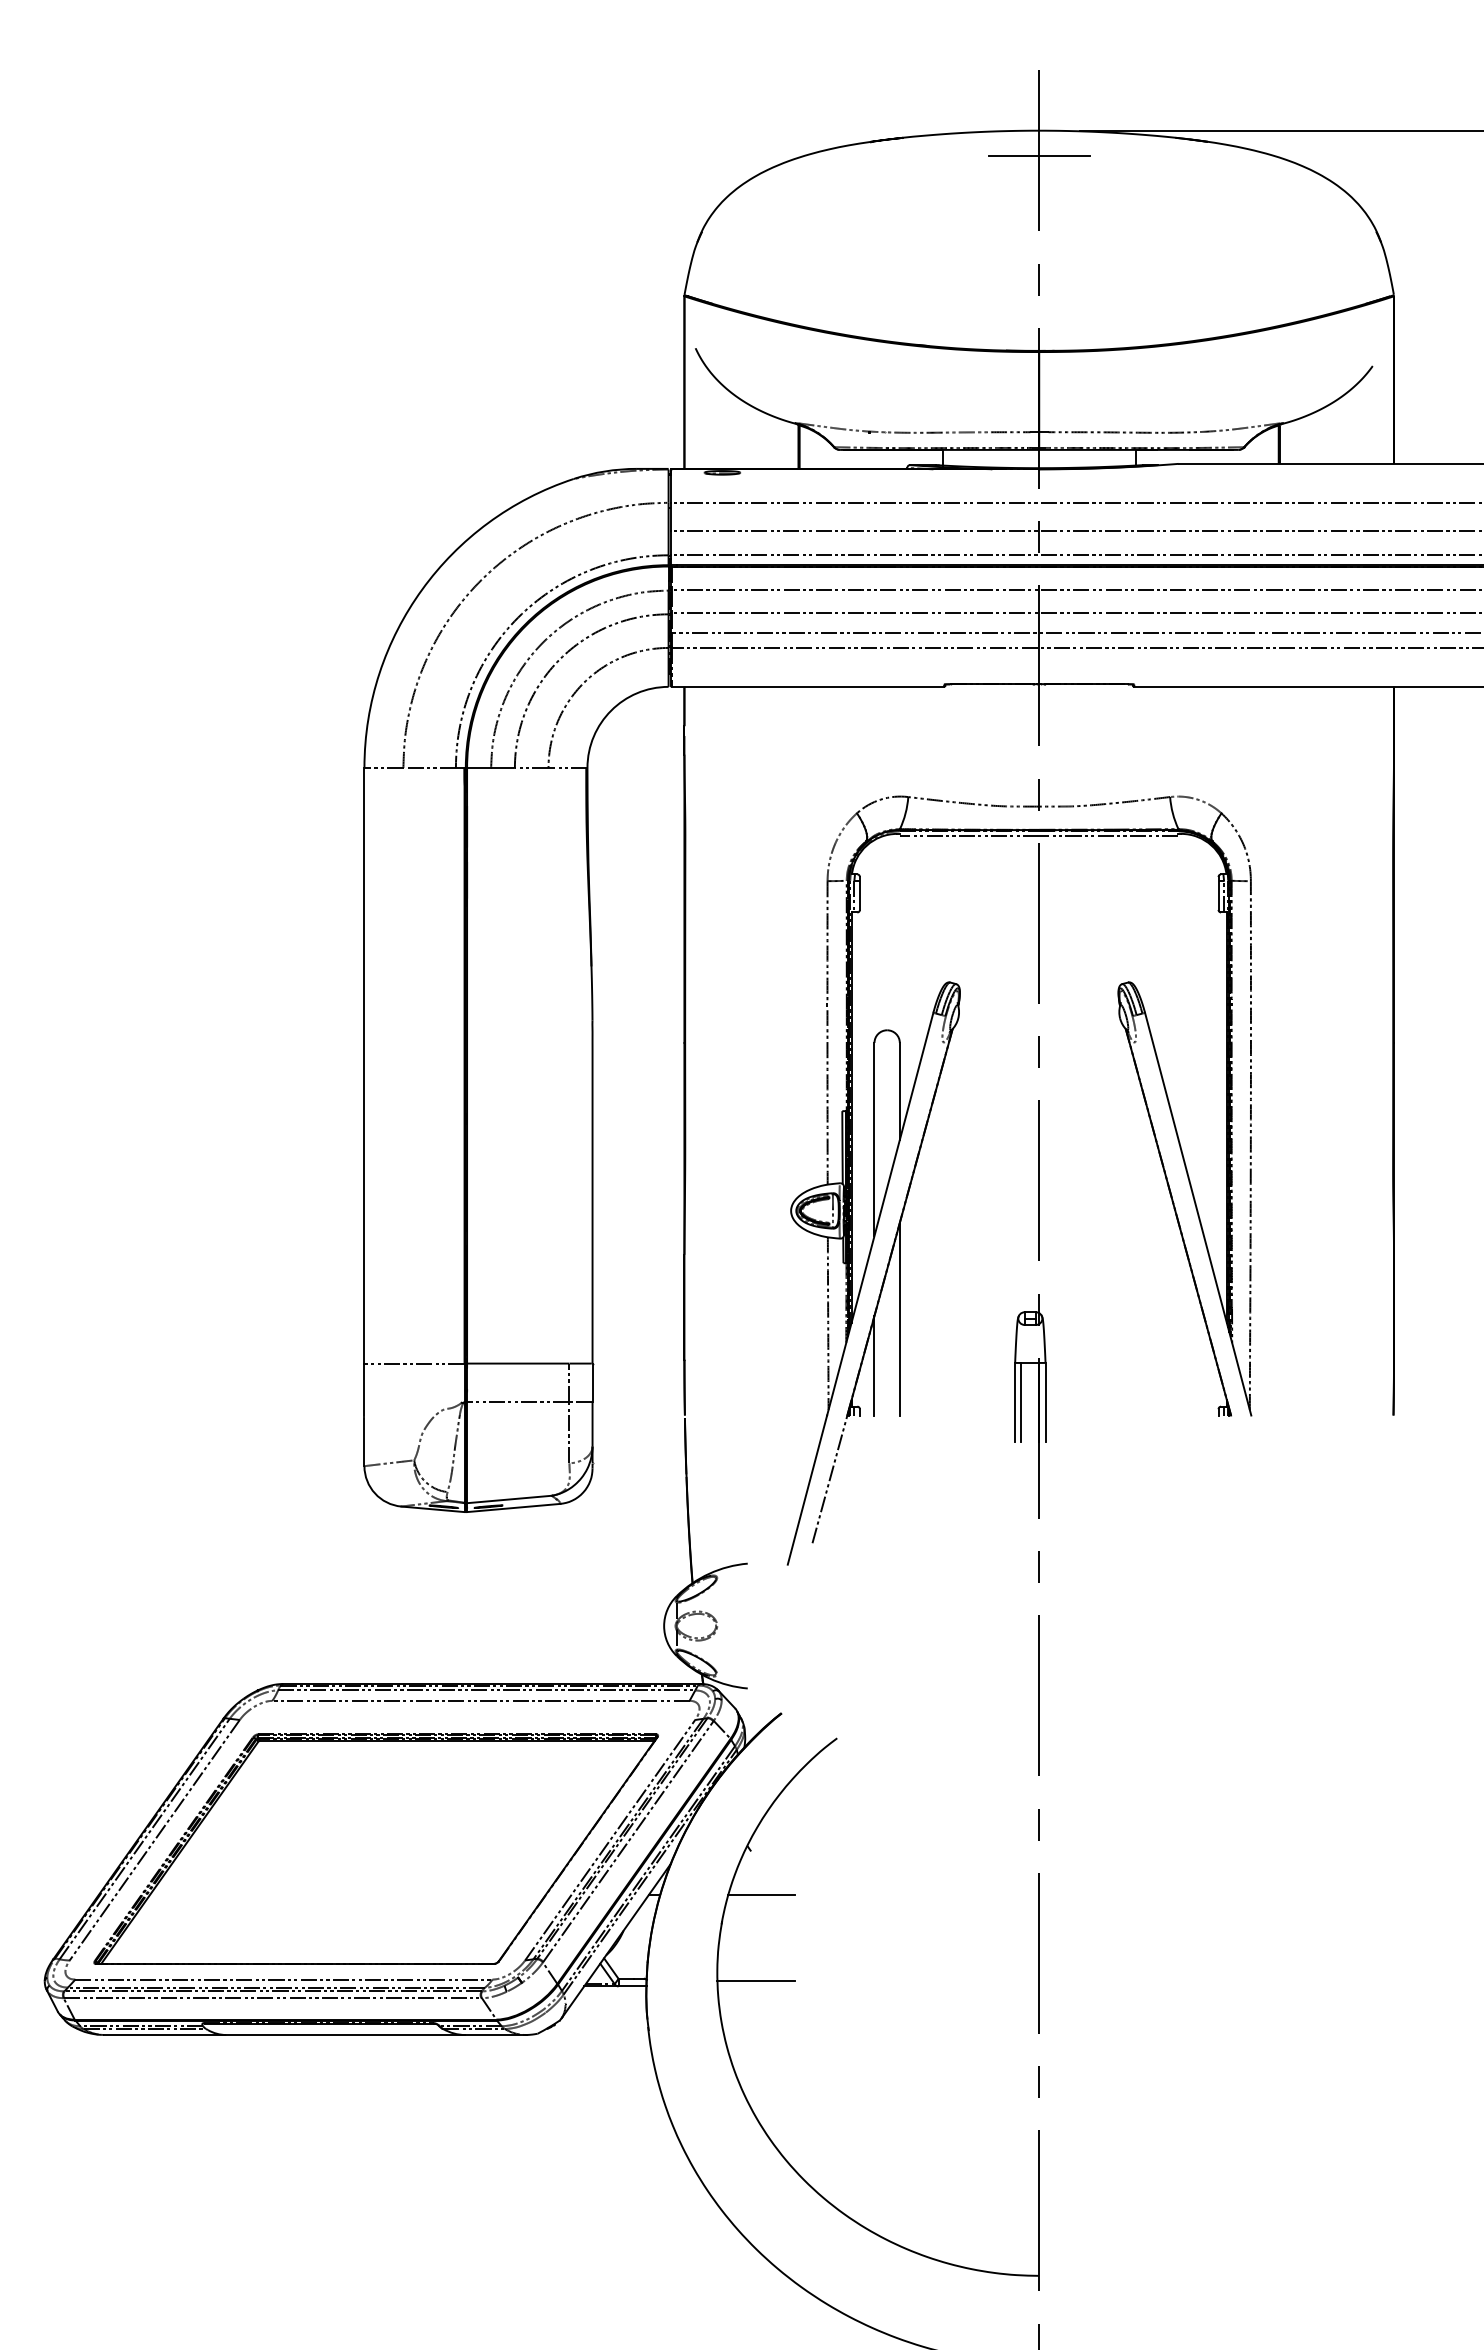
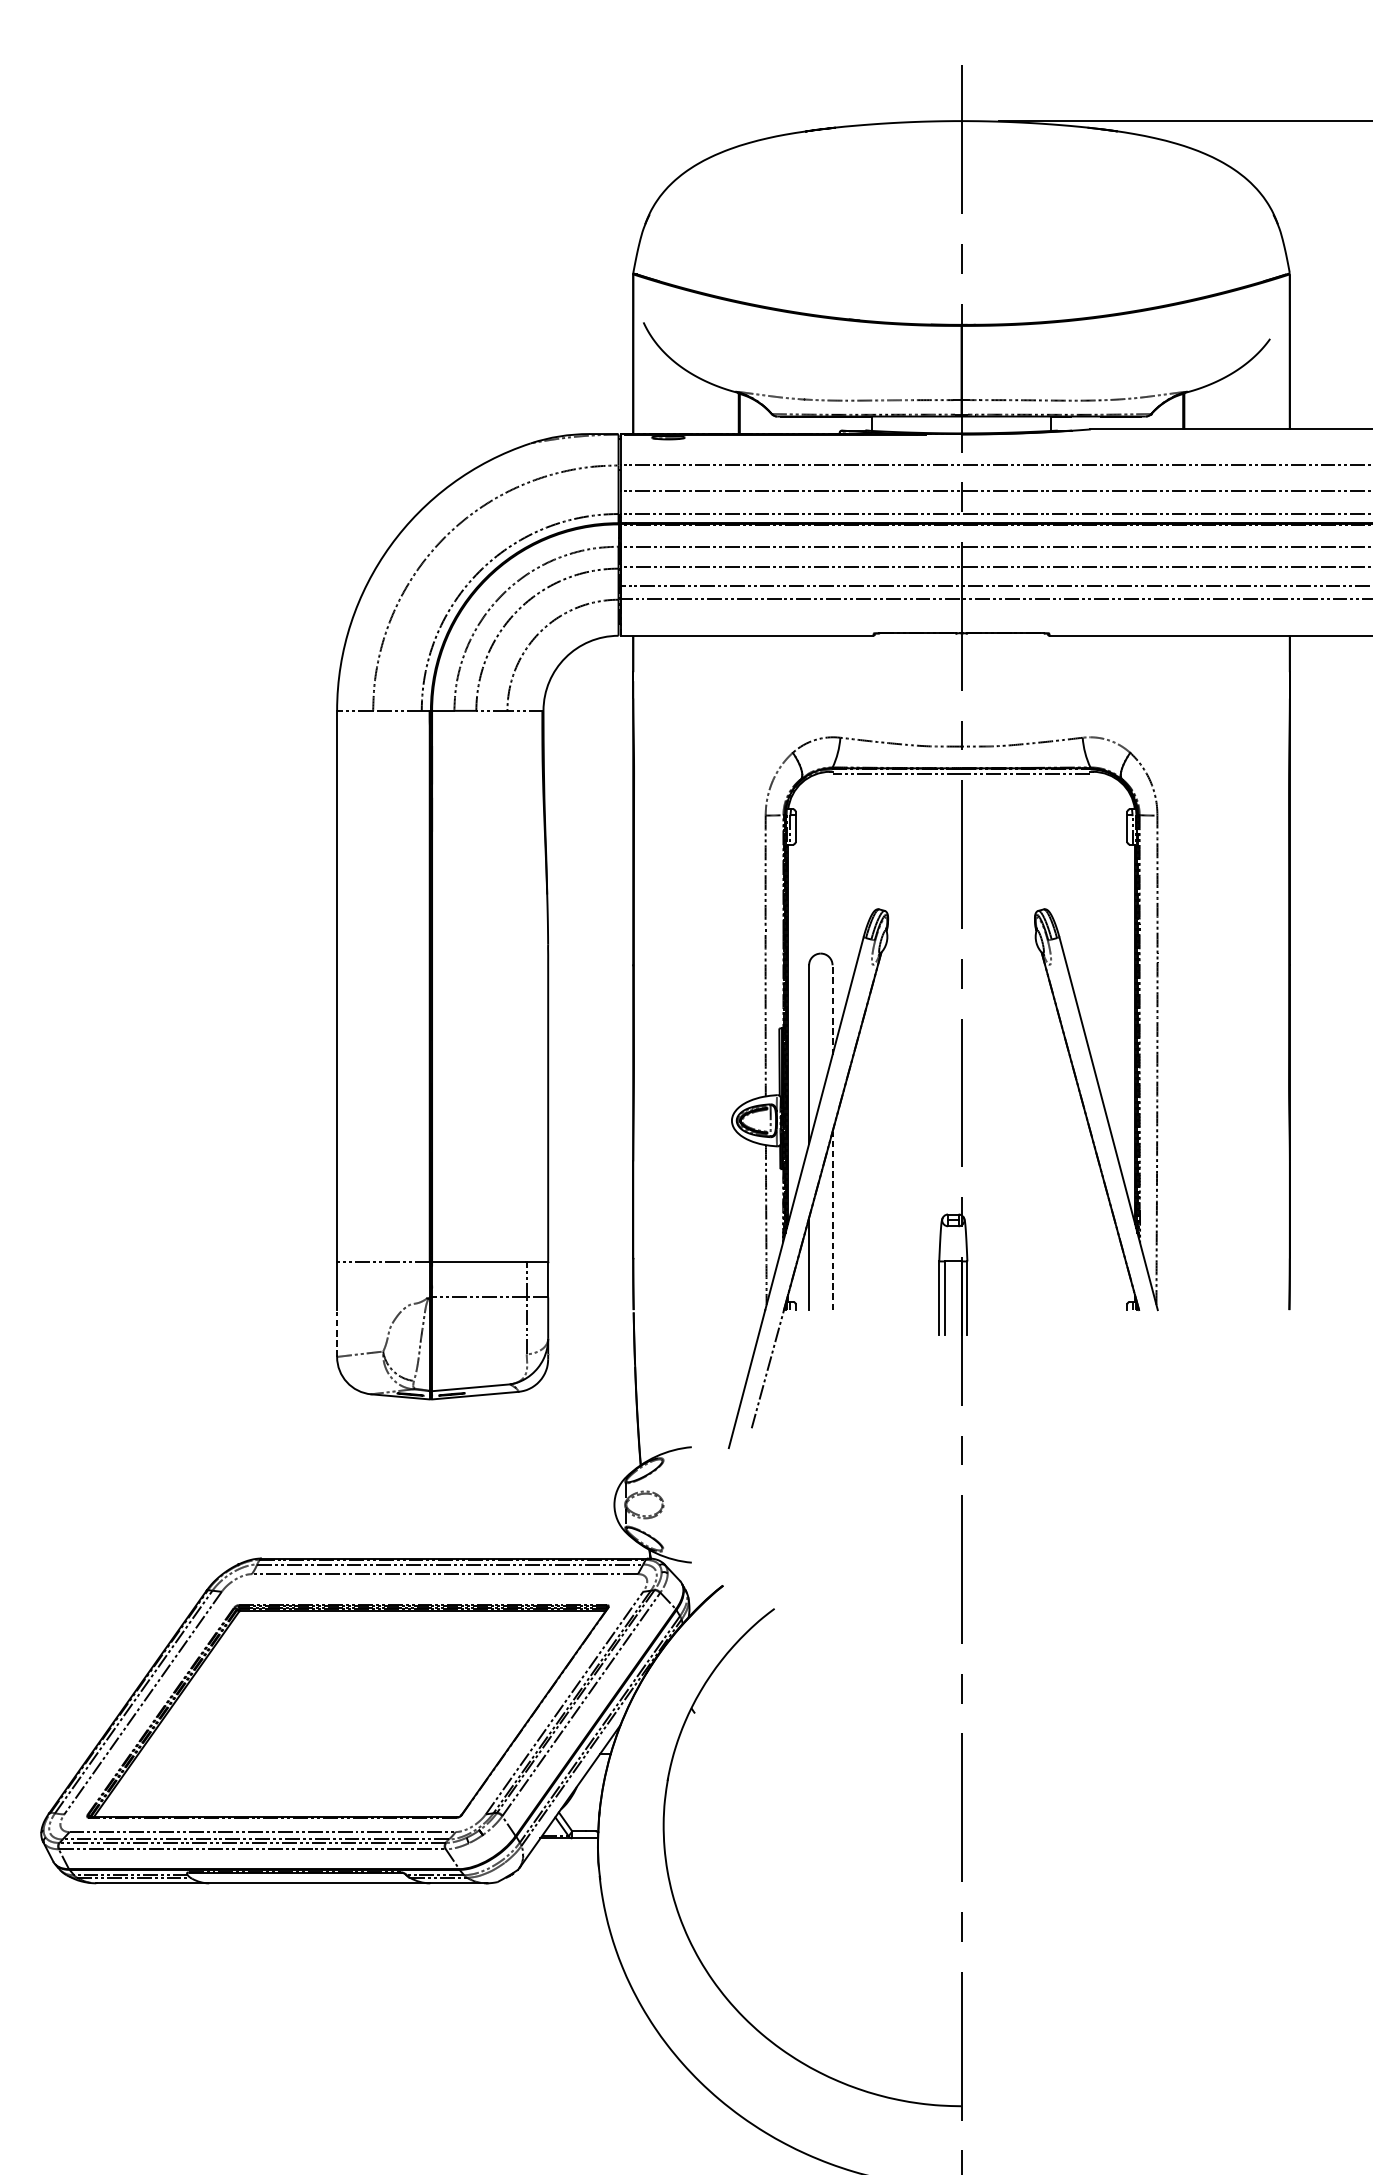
line: (1038, 155) -> (960, 144), removed
line: (899, 1091) -> (832, 1010), solid -> dashed
line: (899, 1318) -> (832, 1220), solid -> dashed
line: (364, 1441) -> (337, 1334), solid -> dashed
line: (761, 1895) -> (704, 1754), removed
line: (755, 1981) -> (698, 1833), removed

